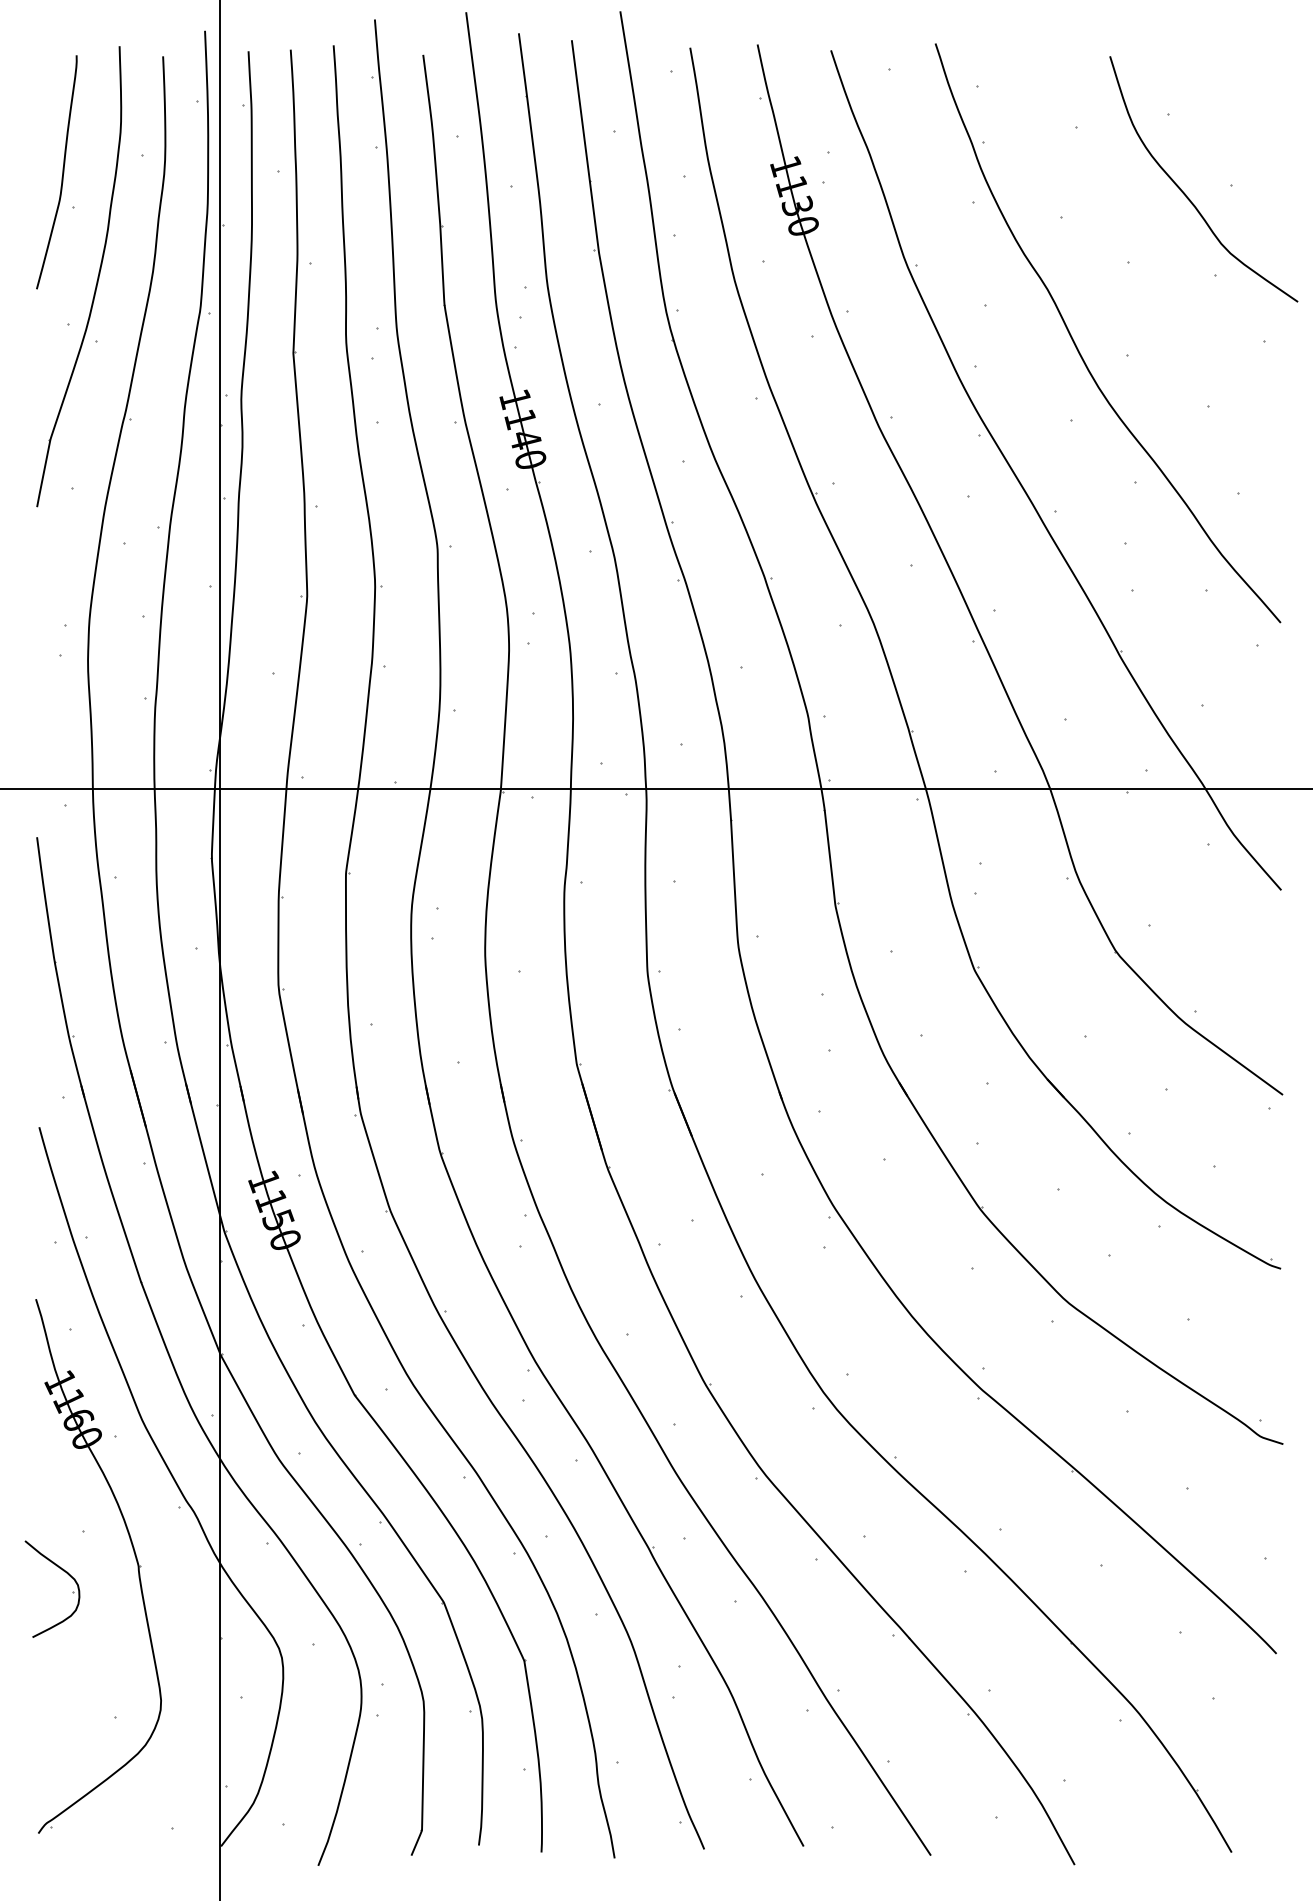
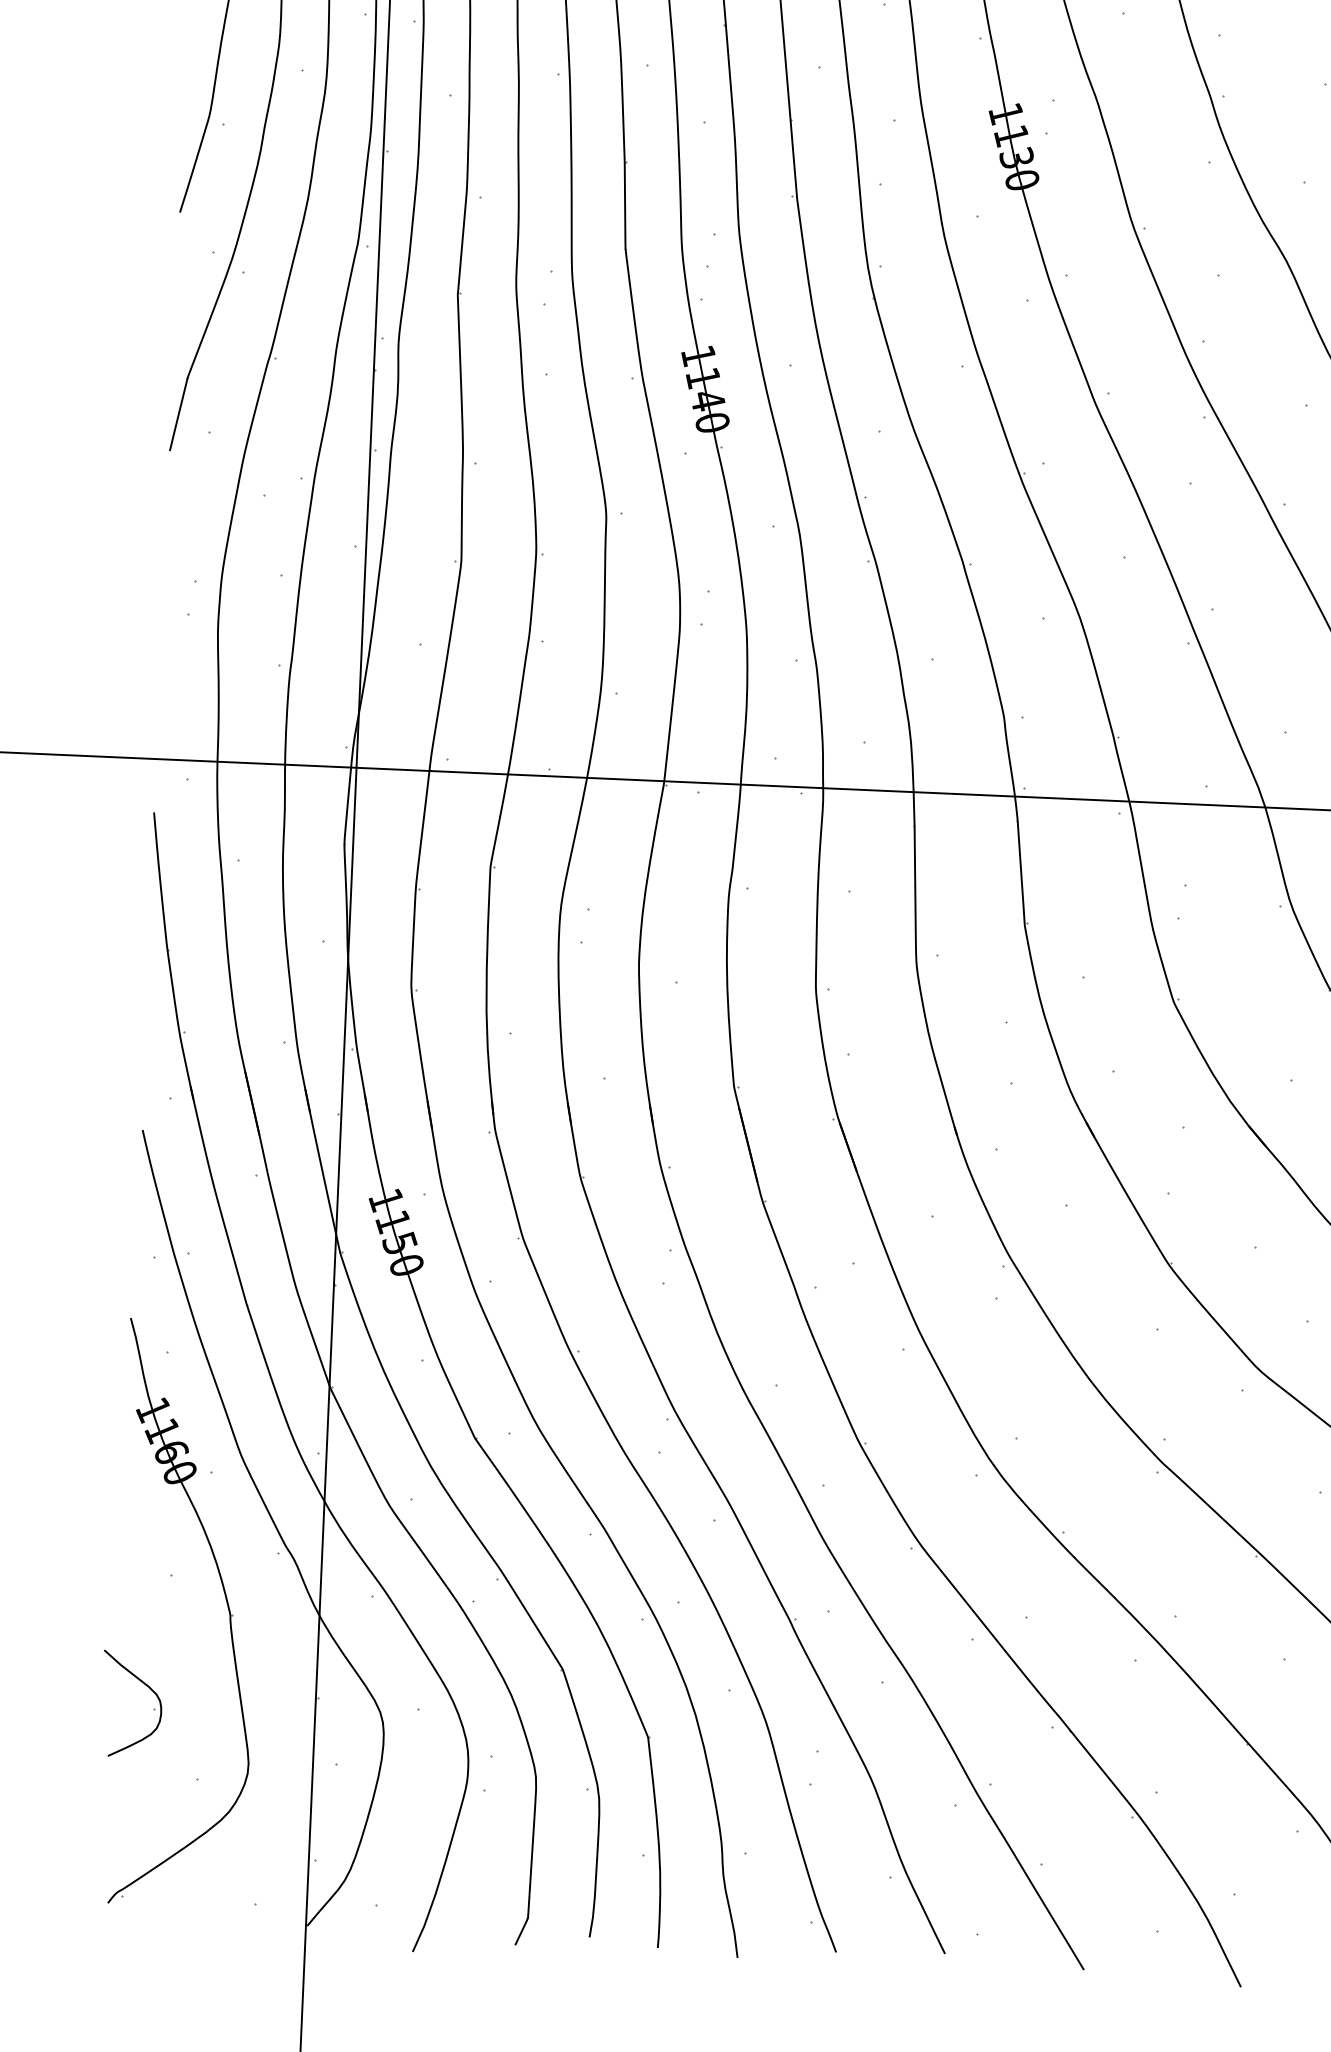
part: (63, 1571) -> (144, 1685), moved

